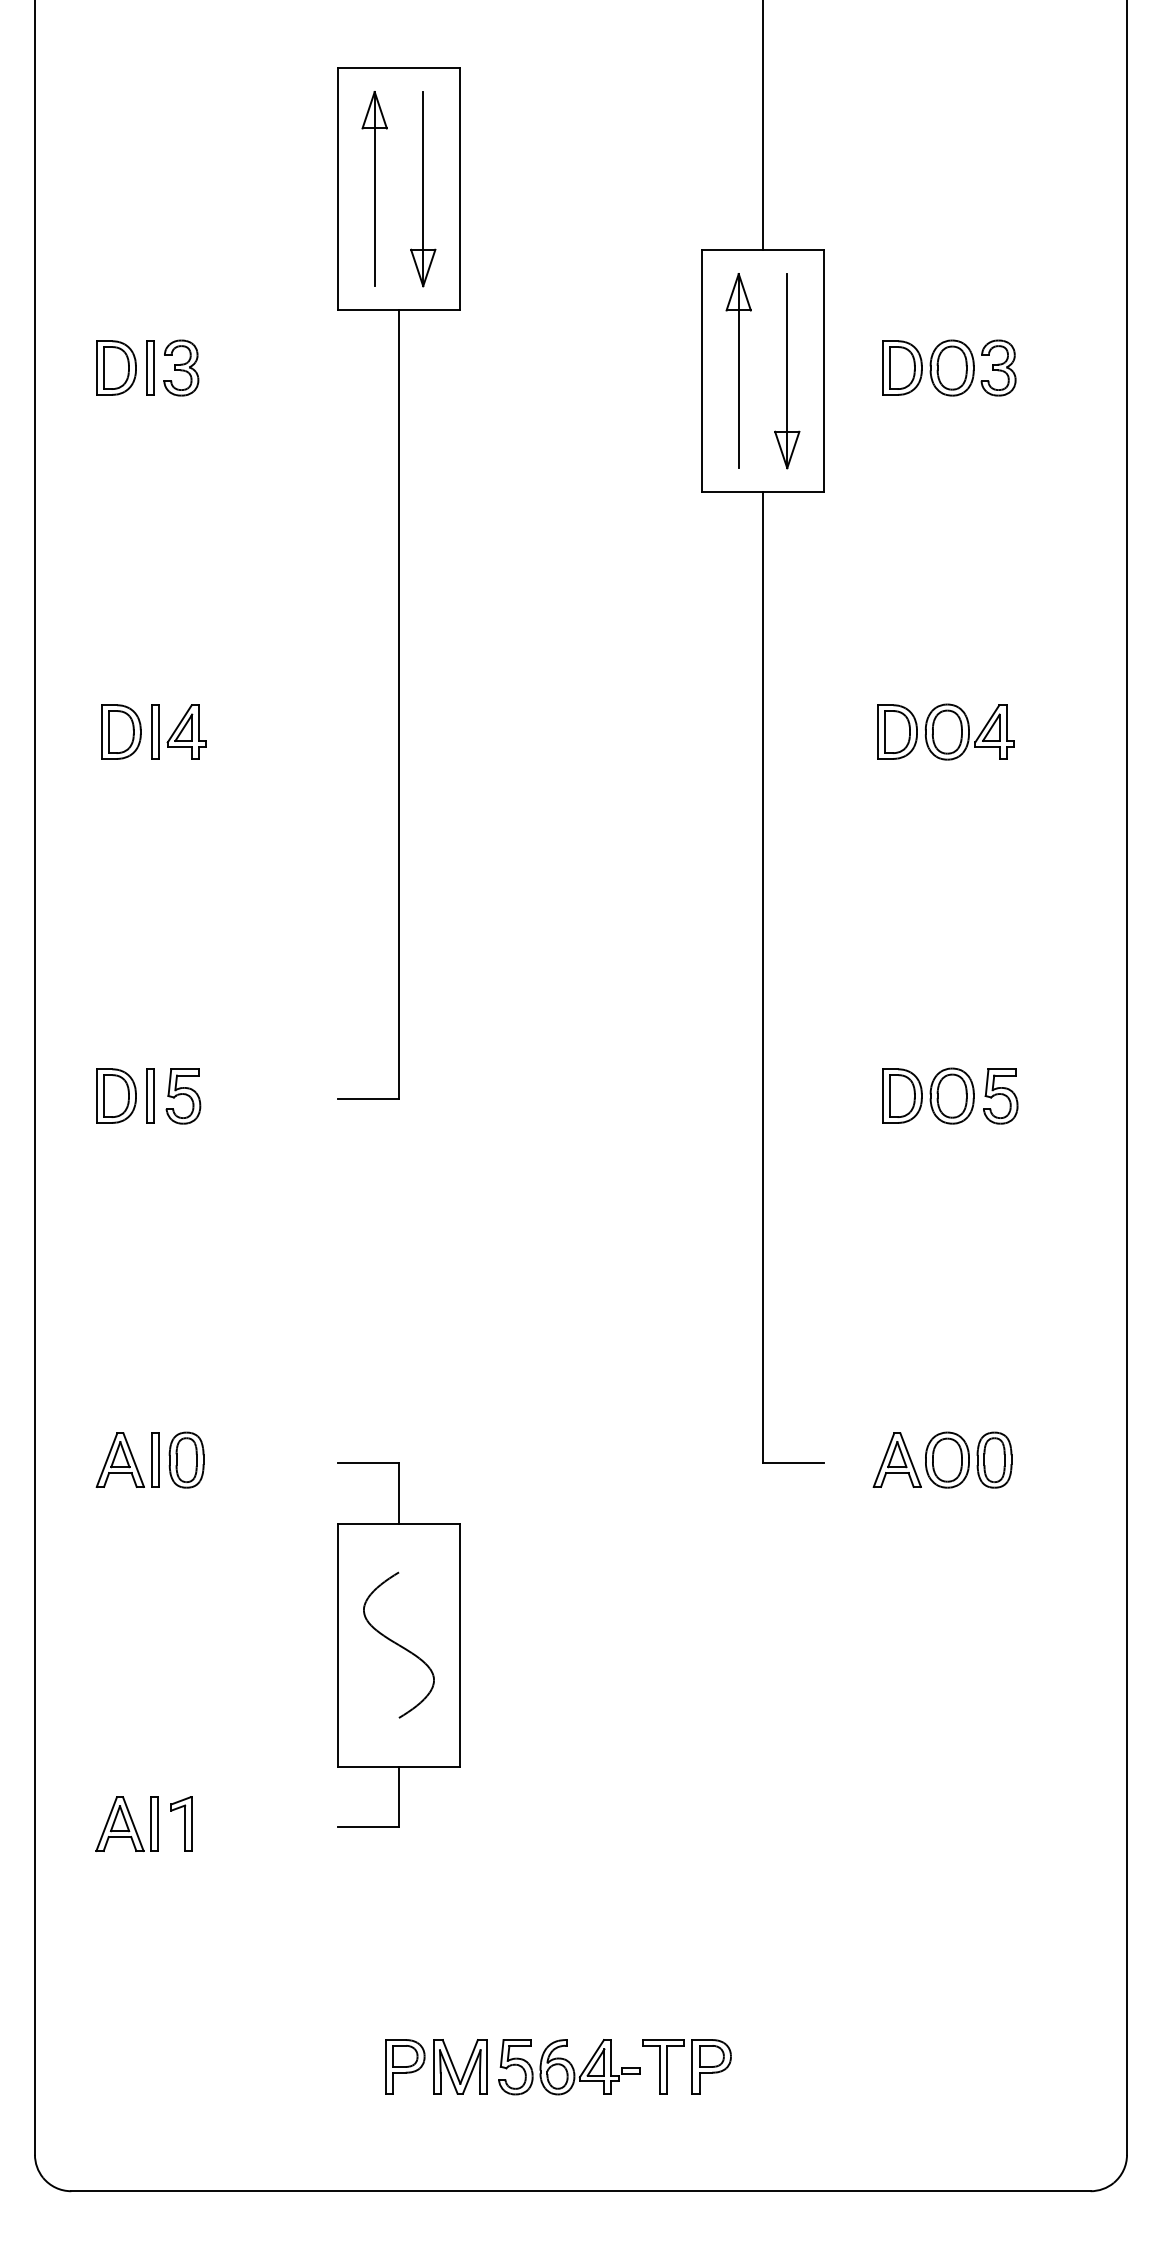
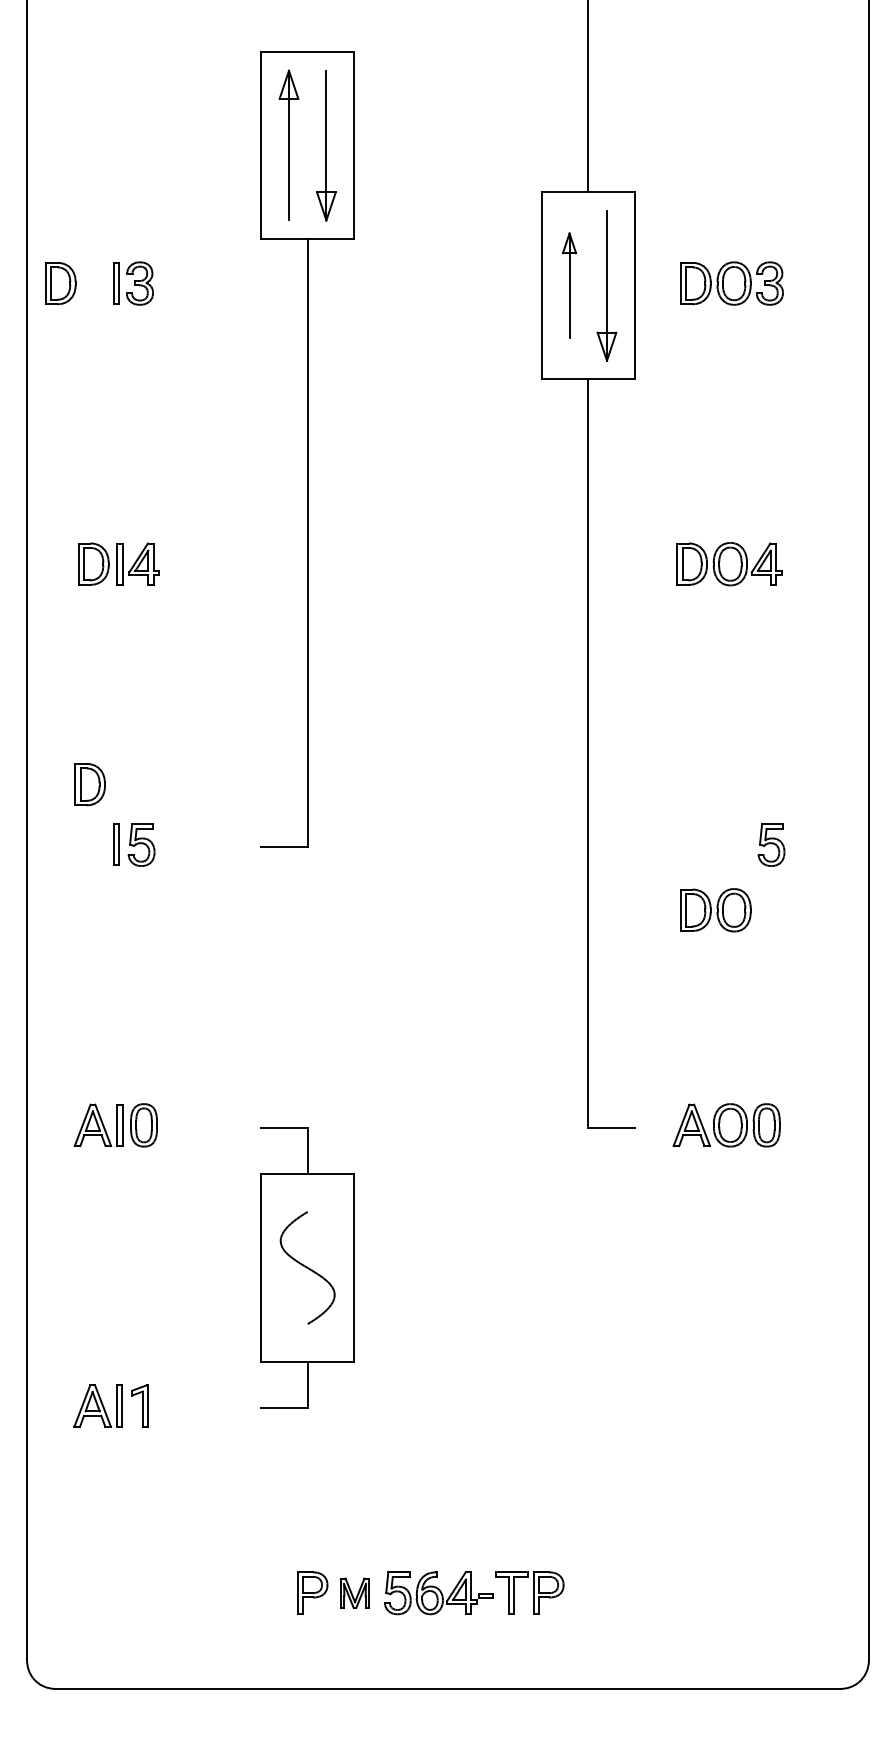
part: (116, 367) -> (60, 283), moved
part: (738, 370) -> (569, 285), size x0.7
part: (116, 1095) -> (89, 784), moved
part: (928, 1095) -> (715, 909), moved
part: (460, 2066) -> (355, 1592), size x0.7

